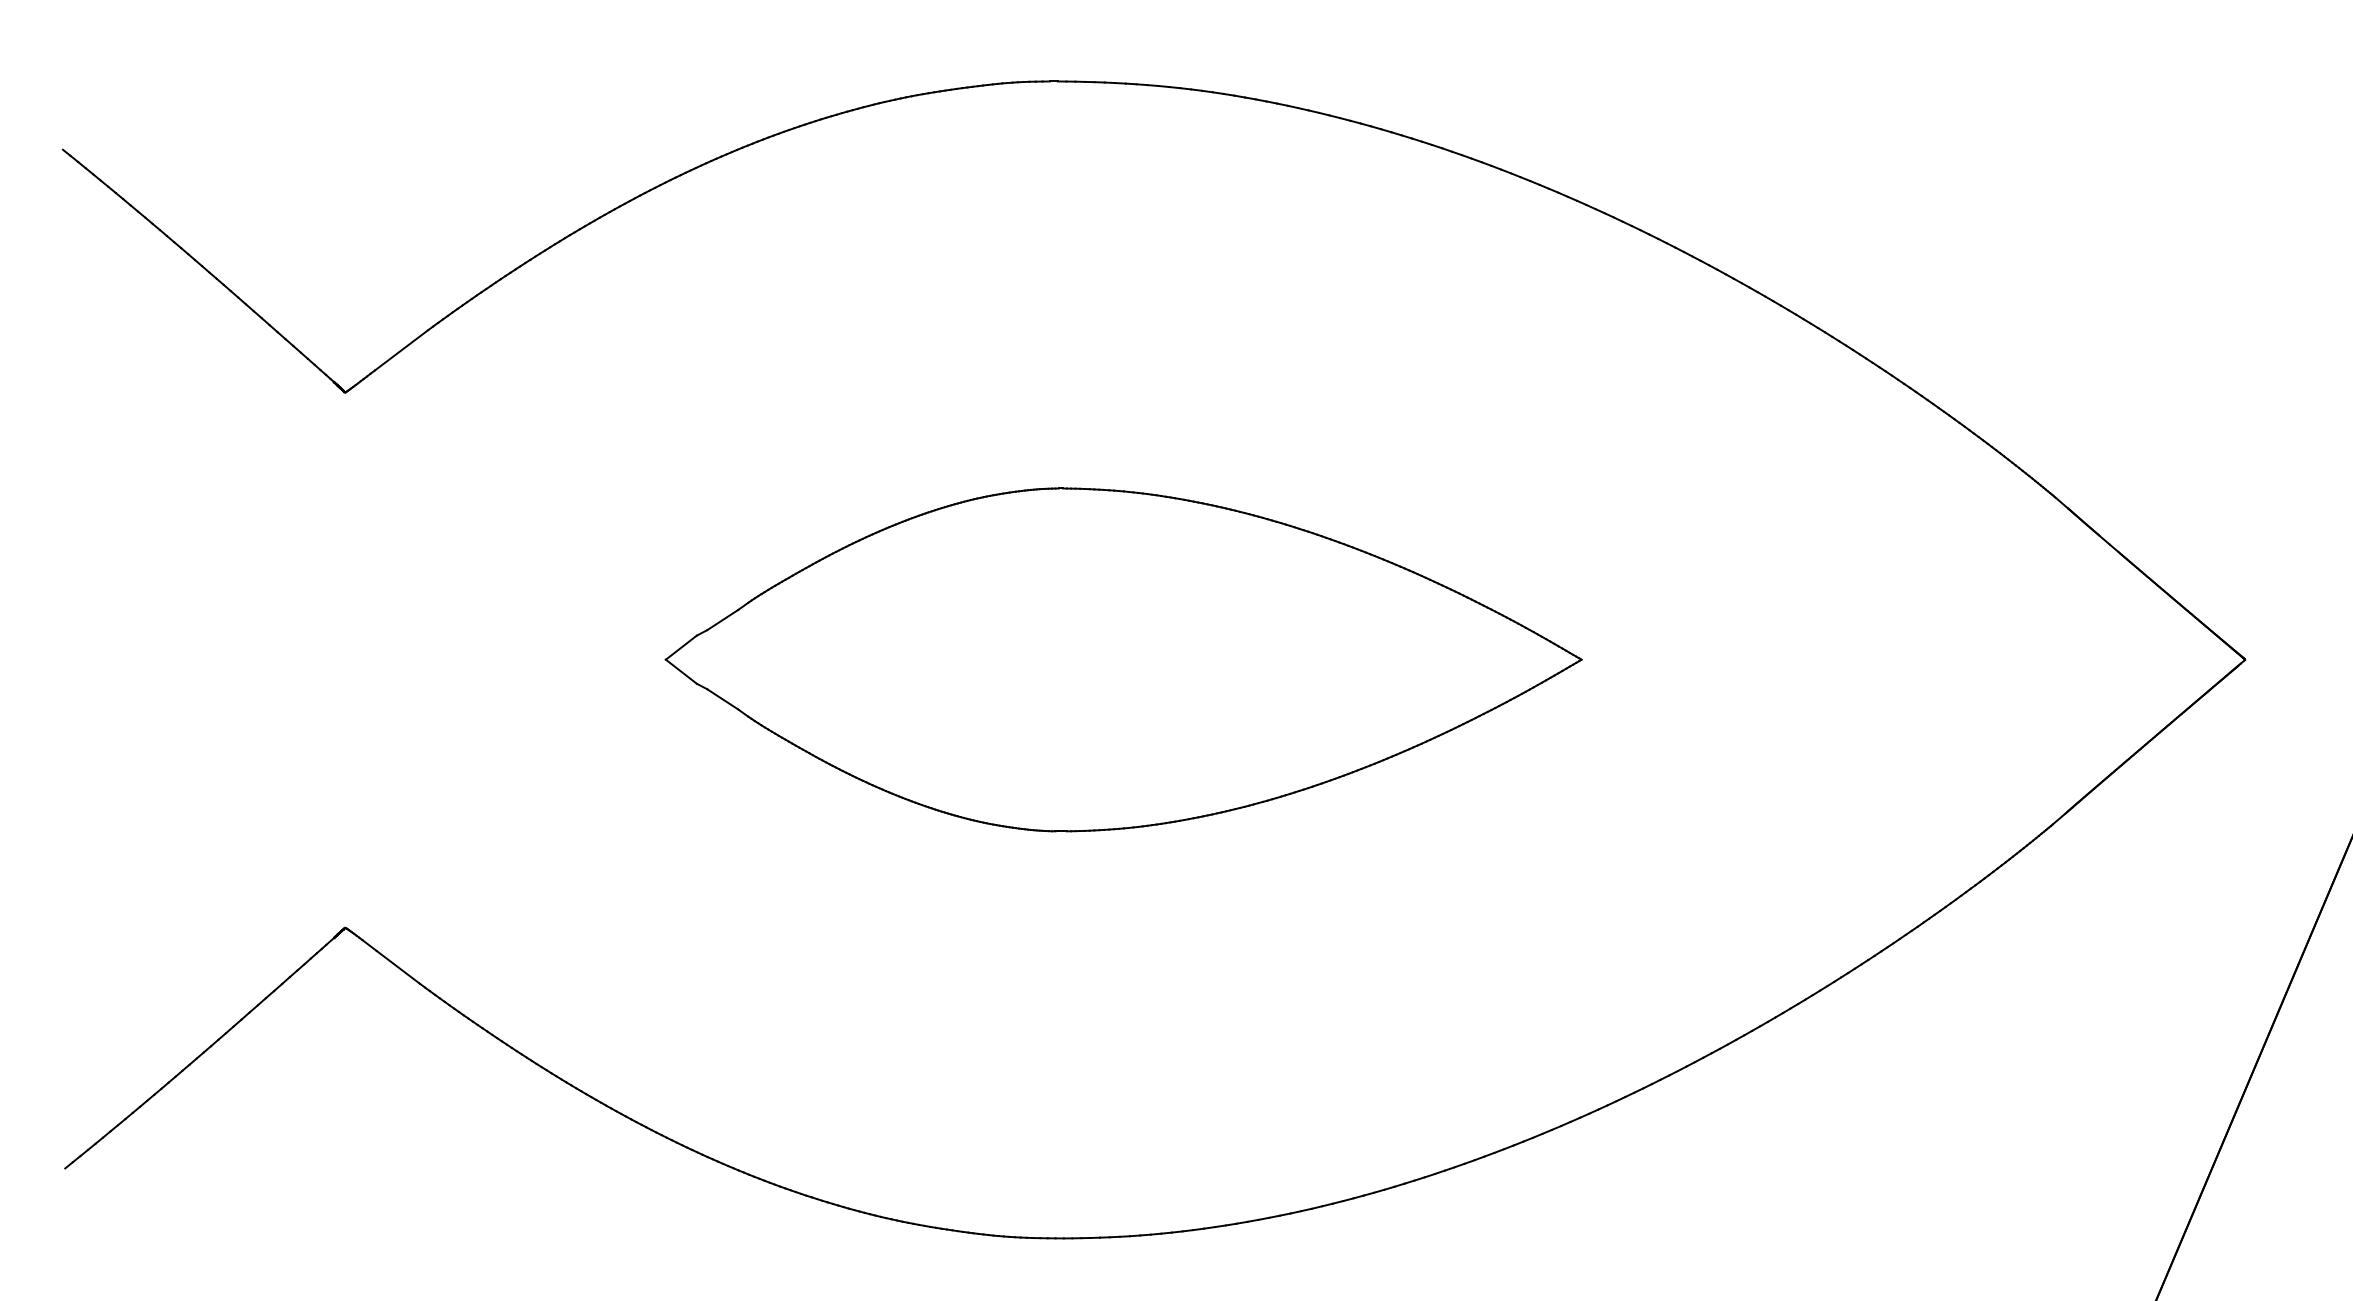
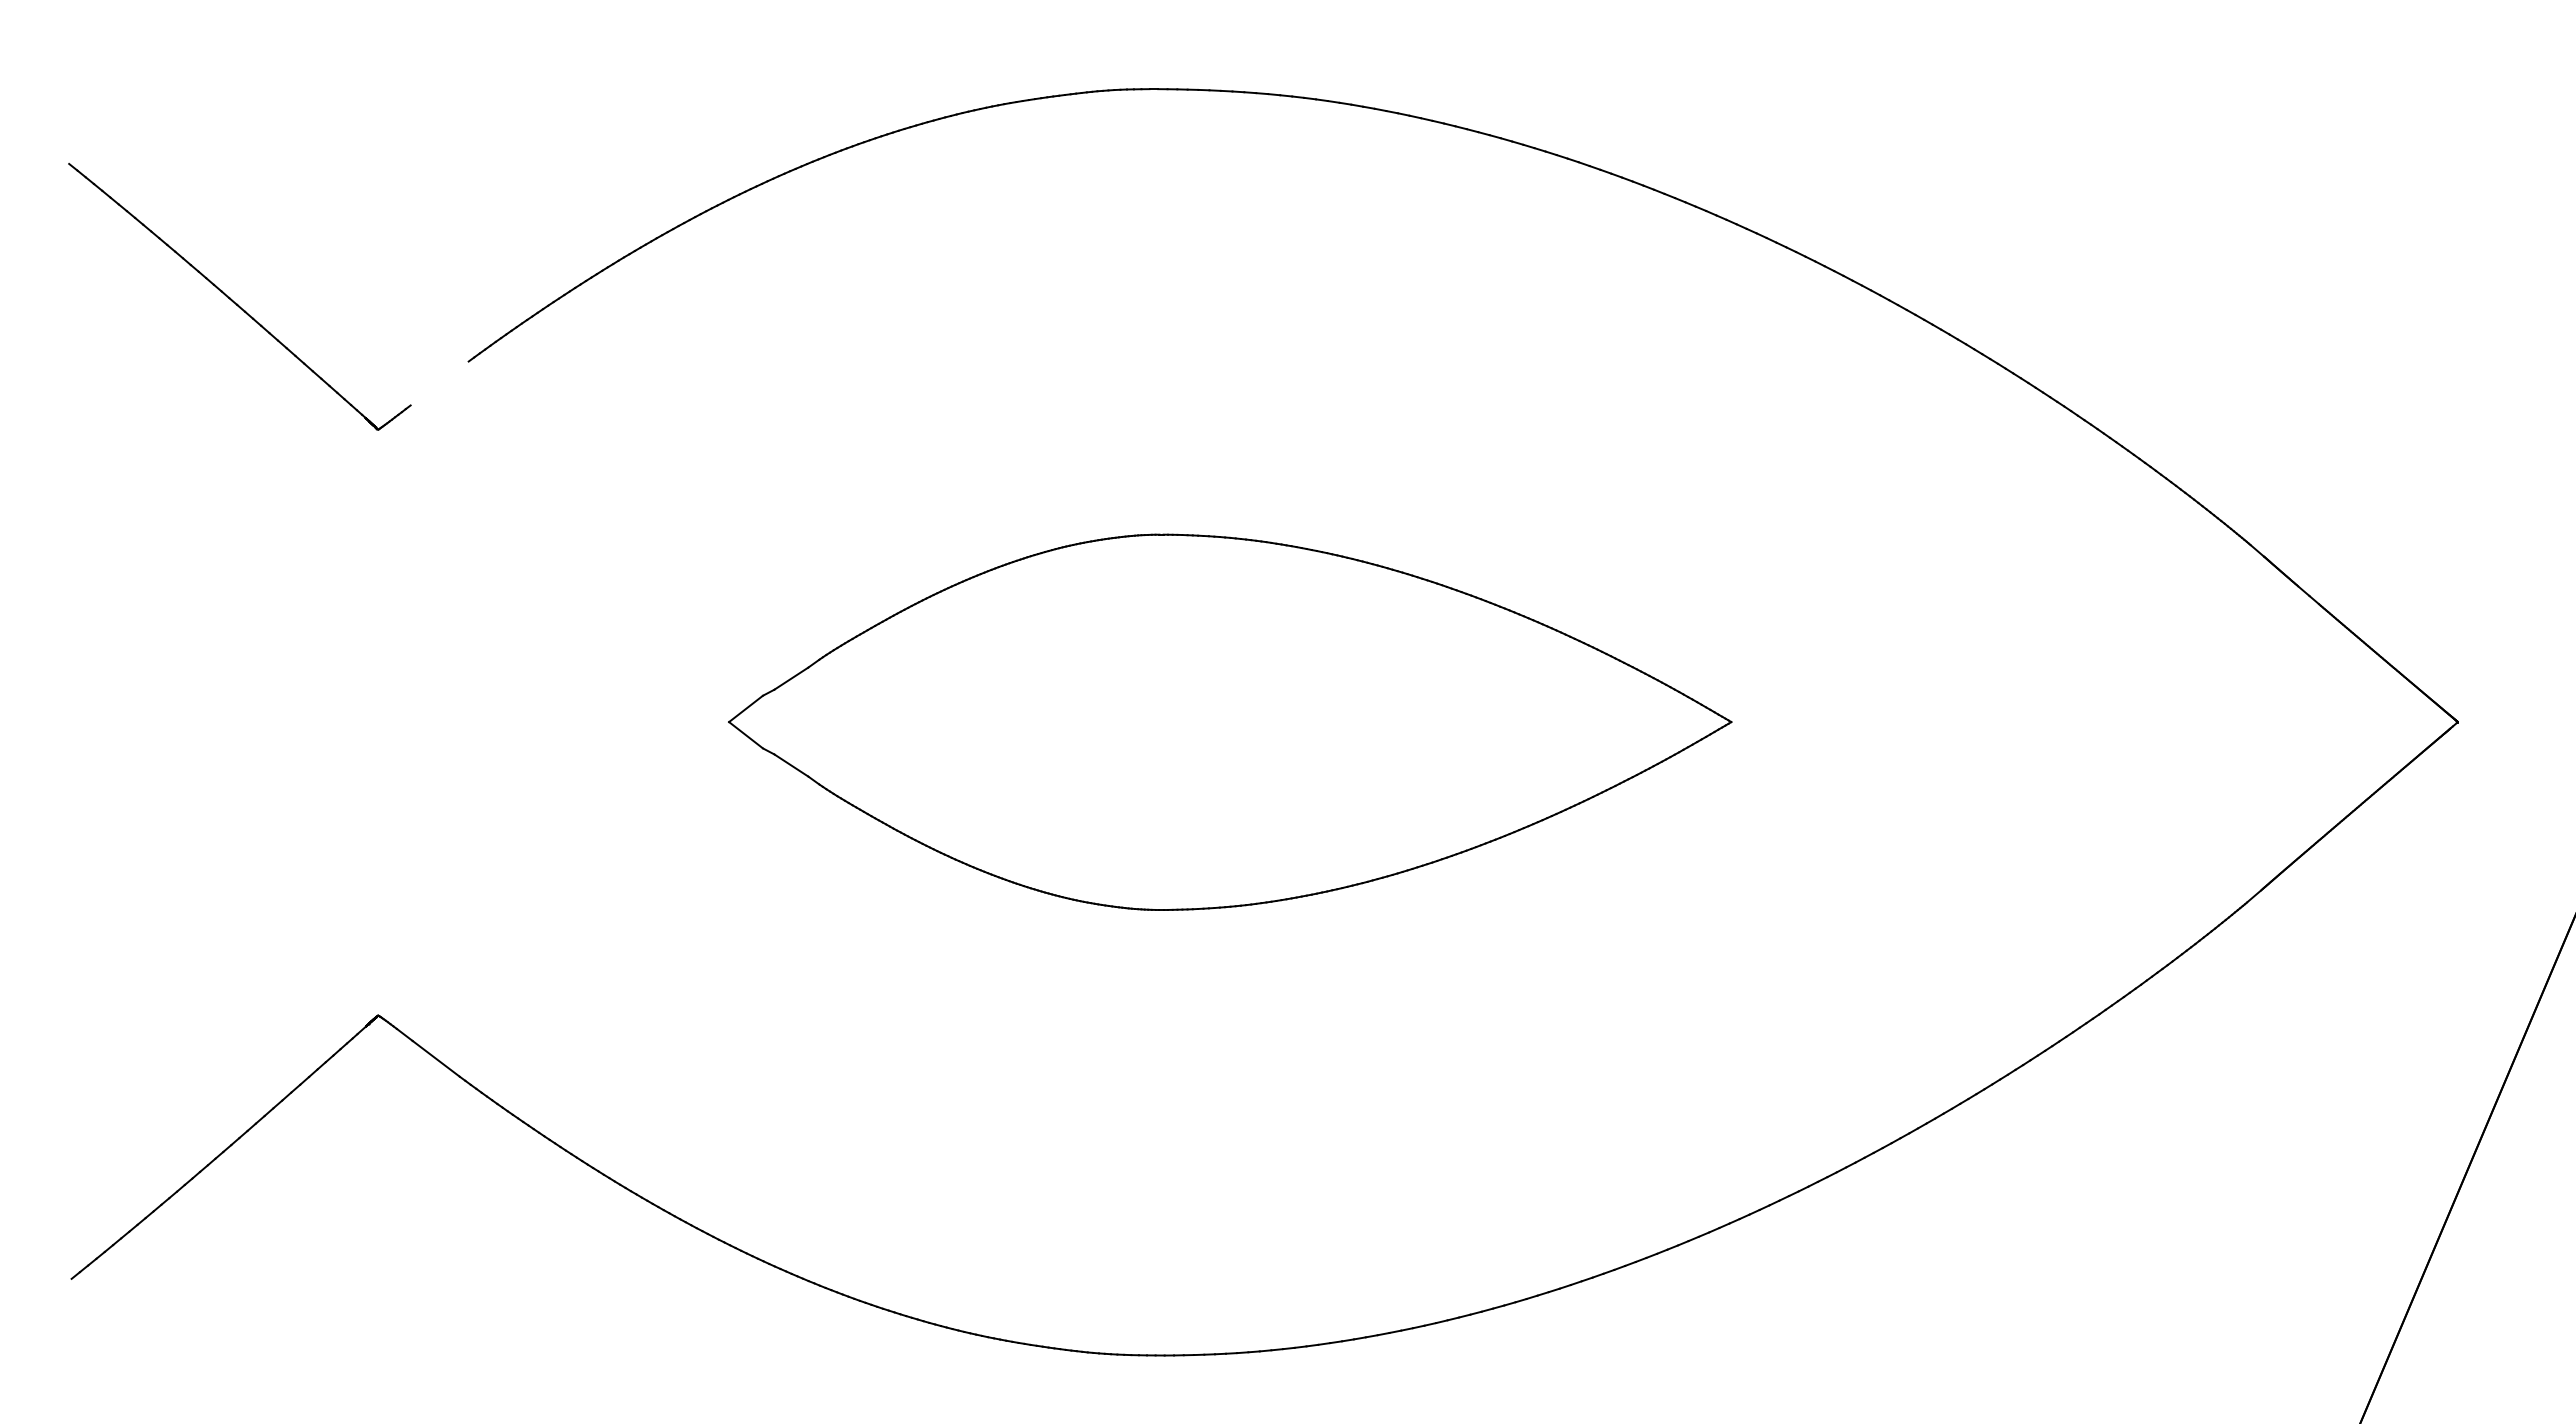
line: (401, 350) -> (439, 383), removed

